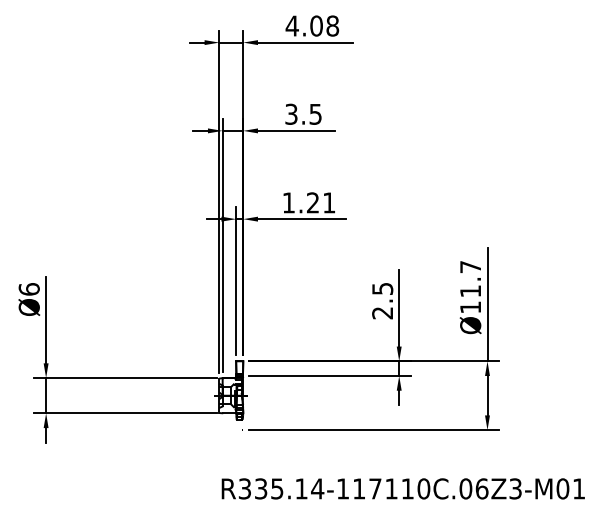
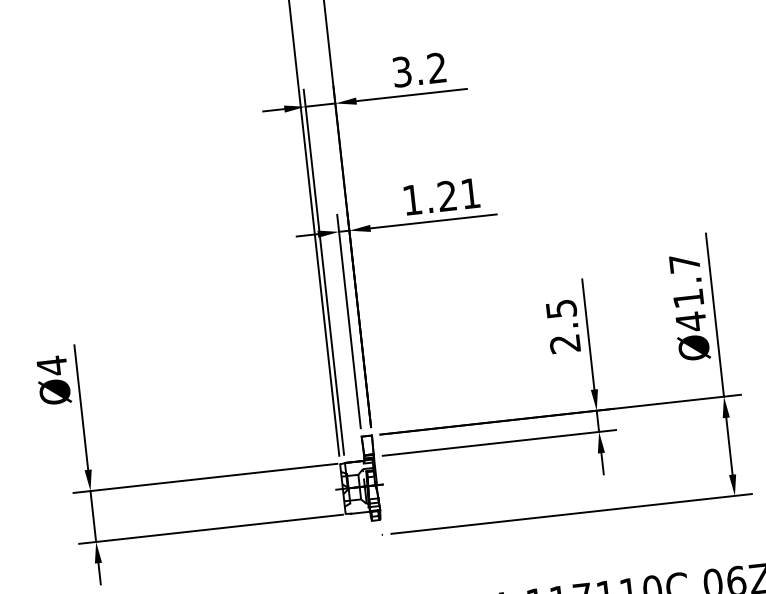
text: (315, 113) -> (436, 66), 3.5 -> 3.2
text: (28, 289) -> (51, 366), Ø6 -> Ø4
text: (470, 307) -> (690, 321), Ø11.7 -> Ø41.7

